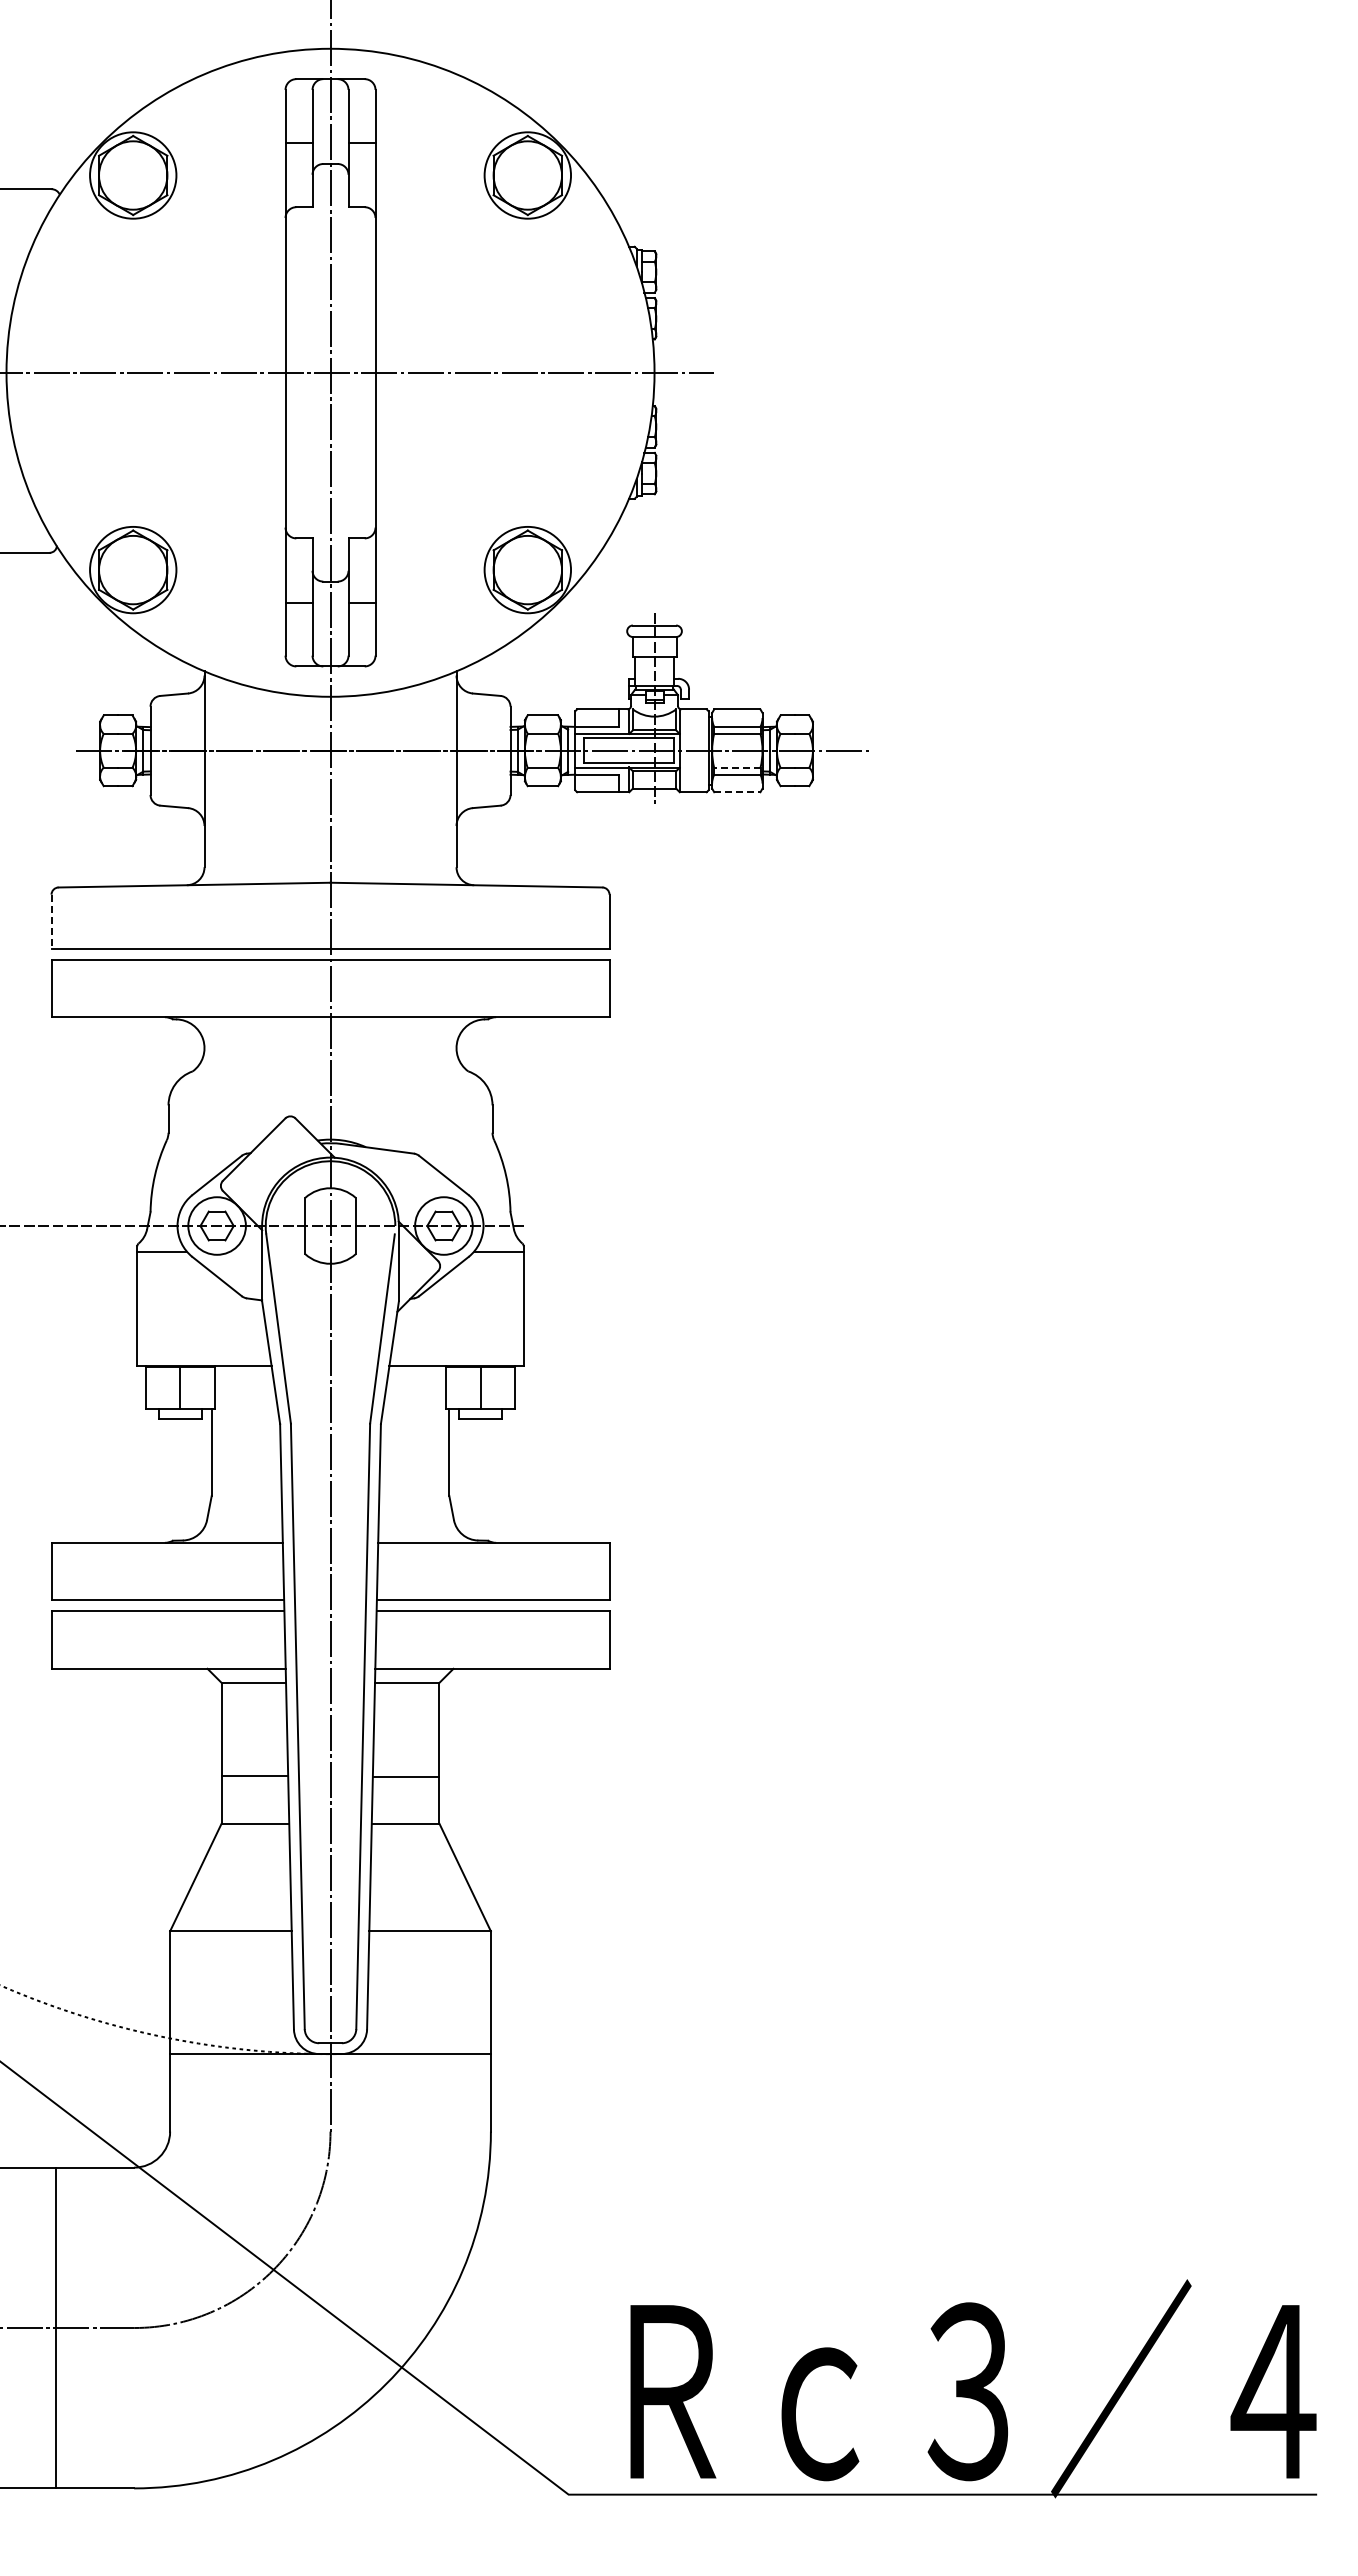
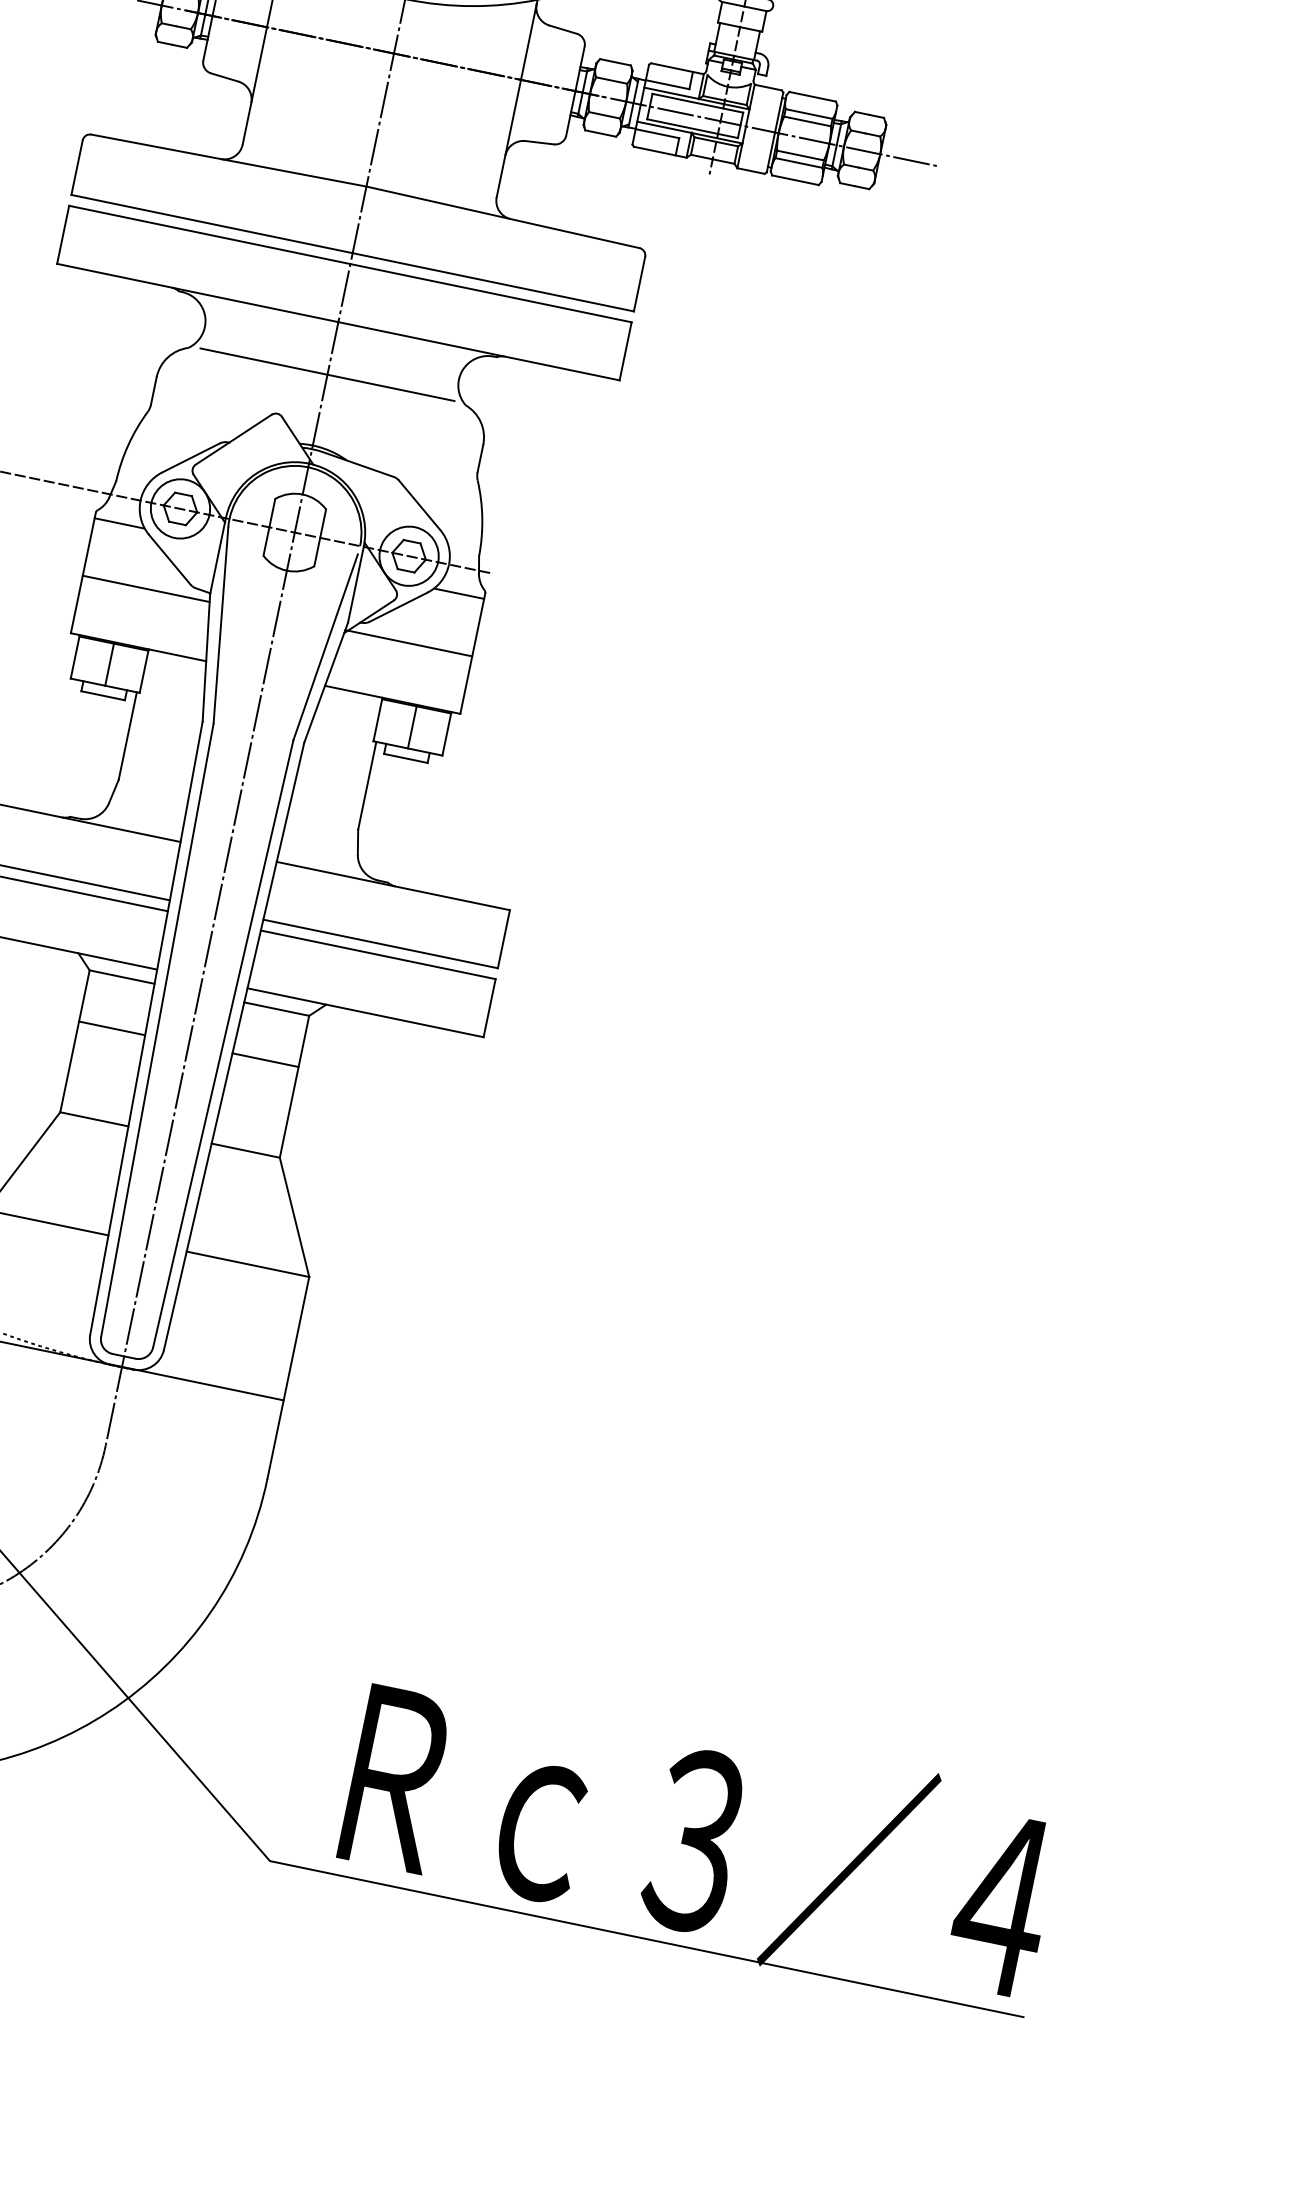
line: (736, 767) -> (799, 155), dashed -> solid
line: (737, 792) -> (795, 180), dashed -> solid
line: (51, 922) -> (76, 168), dashed -> solid
line: (330, 1069) -> (327, 374), added
line: (200, 1308) -> (146, 588), added
line: (460, 1308) -> (408, 642), added
line: (254, 1775) -> (112, 1028), moved
line: (406, 1776) -> (265, 1060), moved

